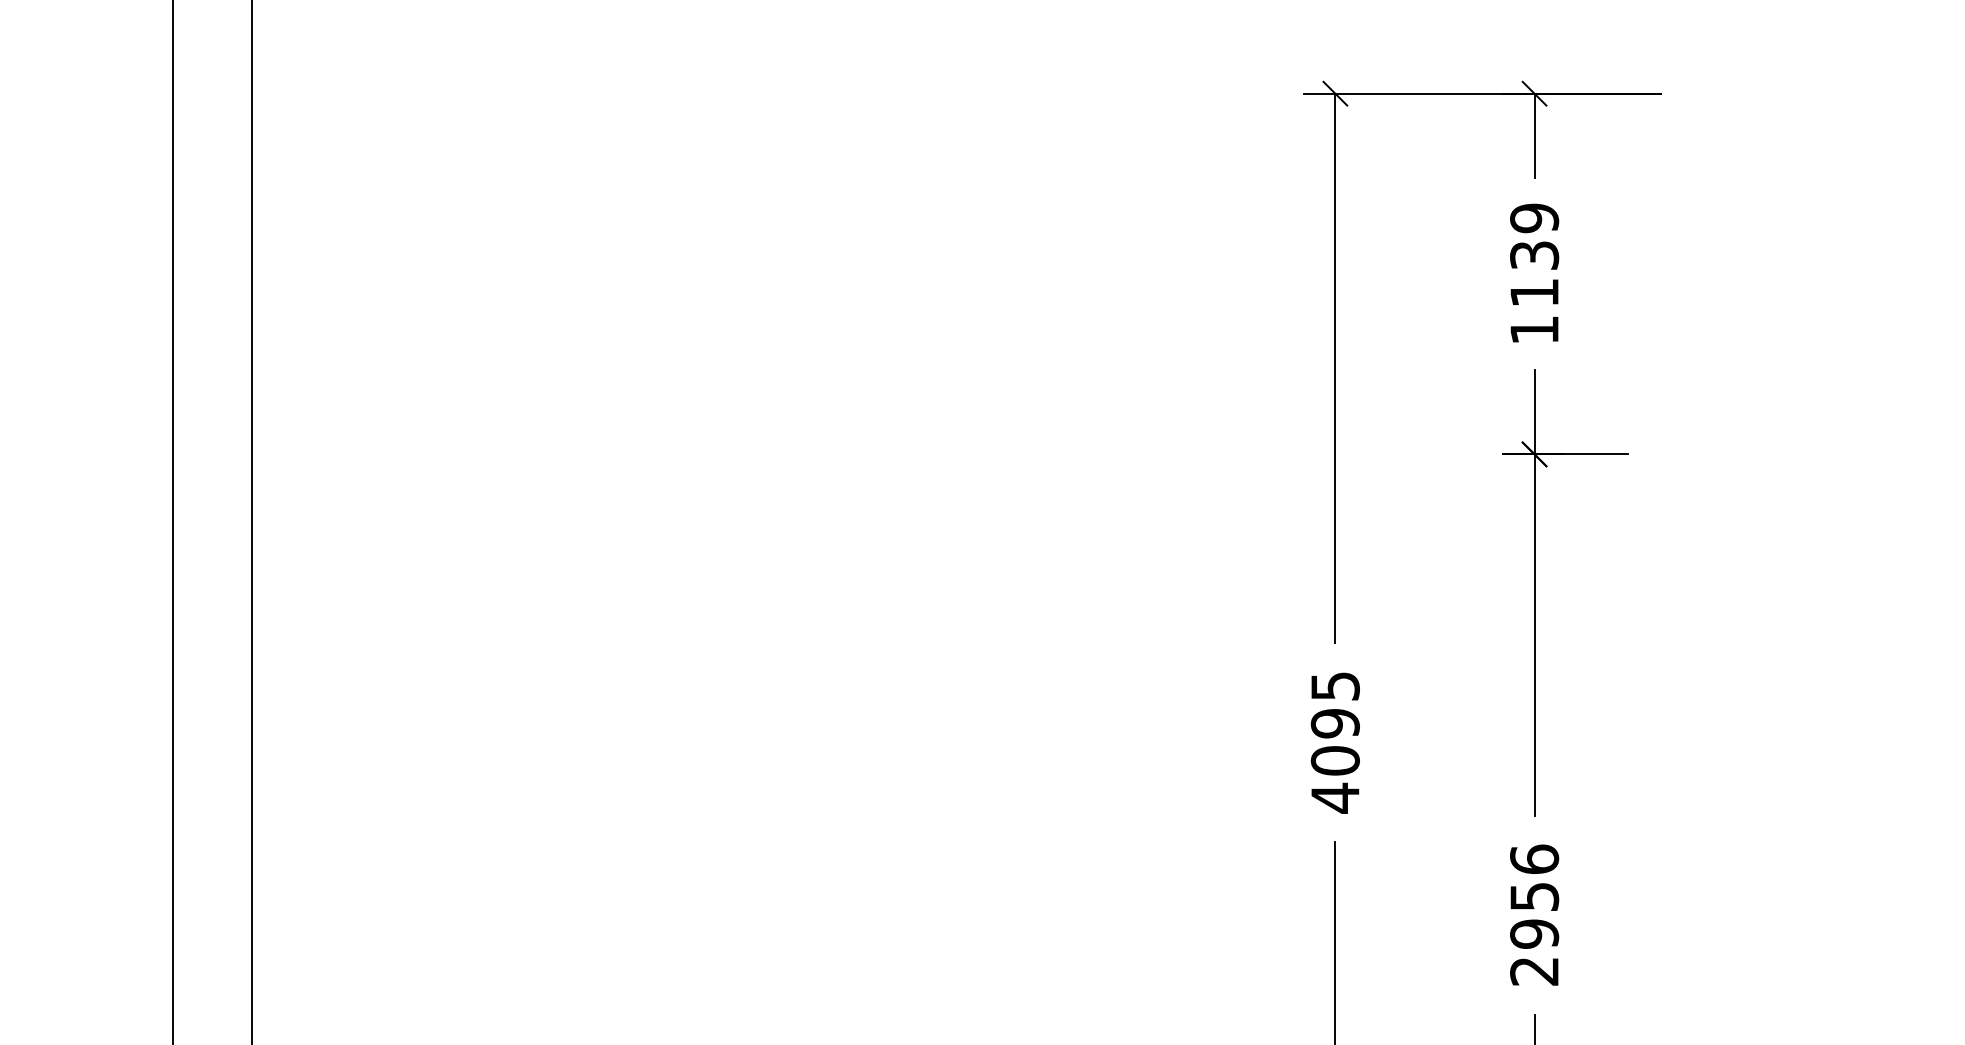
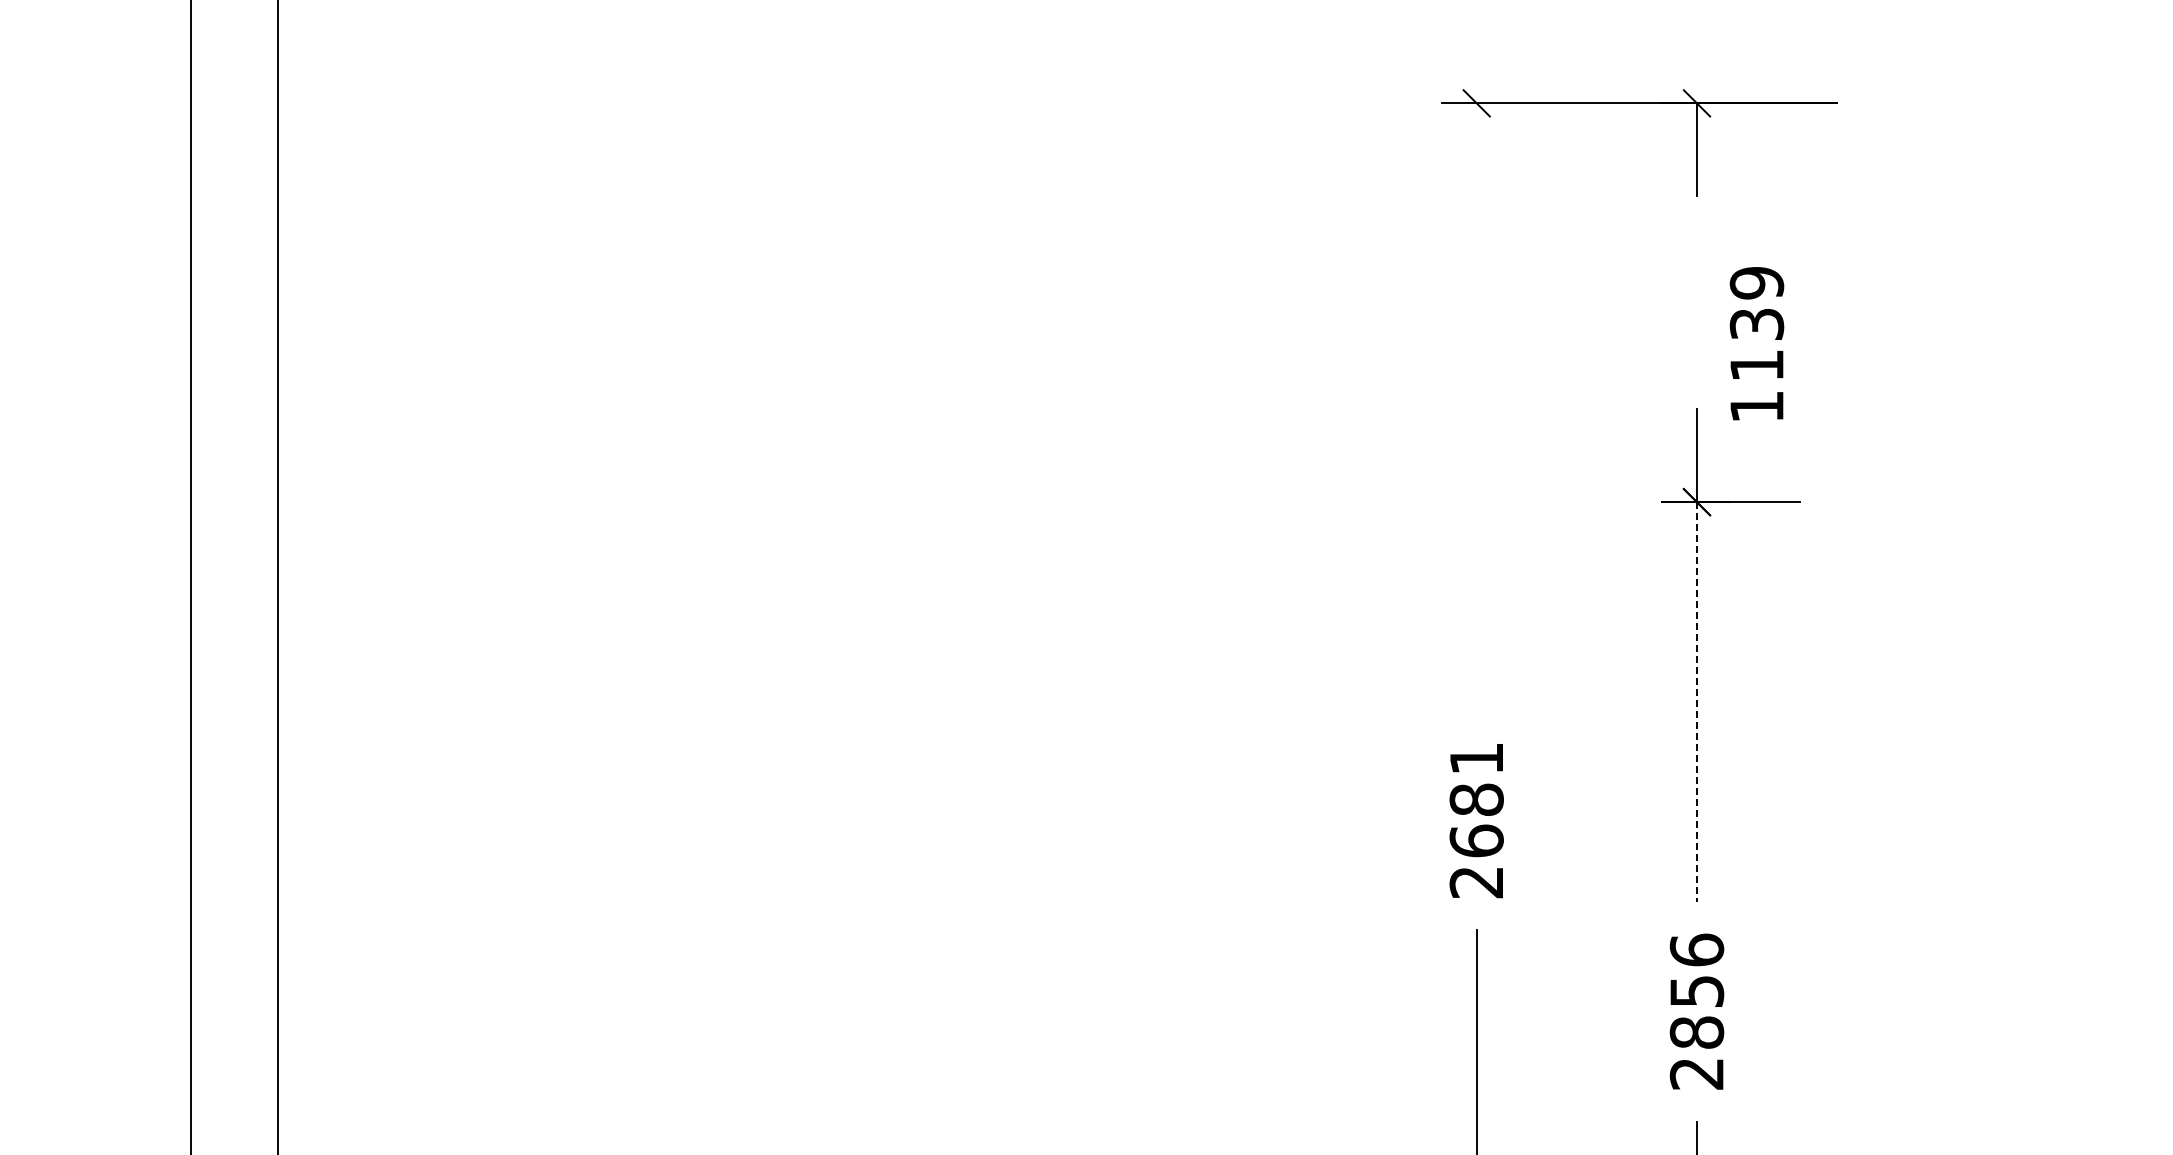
text: (1534, 272) -> (1756, 343), moved
line: (1335, 367) -> (1476, 406), removed
line: (1534, 635) -> (1696, 702), solid -> dashed
text: (1335, 743) -> (1476, 821), 4095 -> 2681
text: (1535, 933) -> (1697, 1032), 2956 -> 2856

